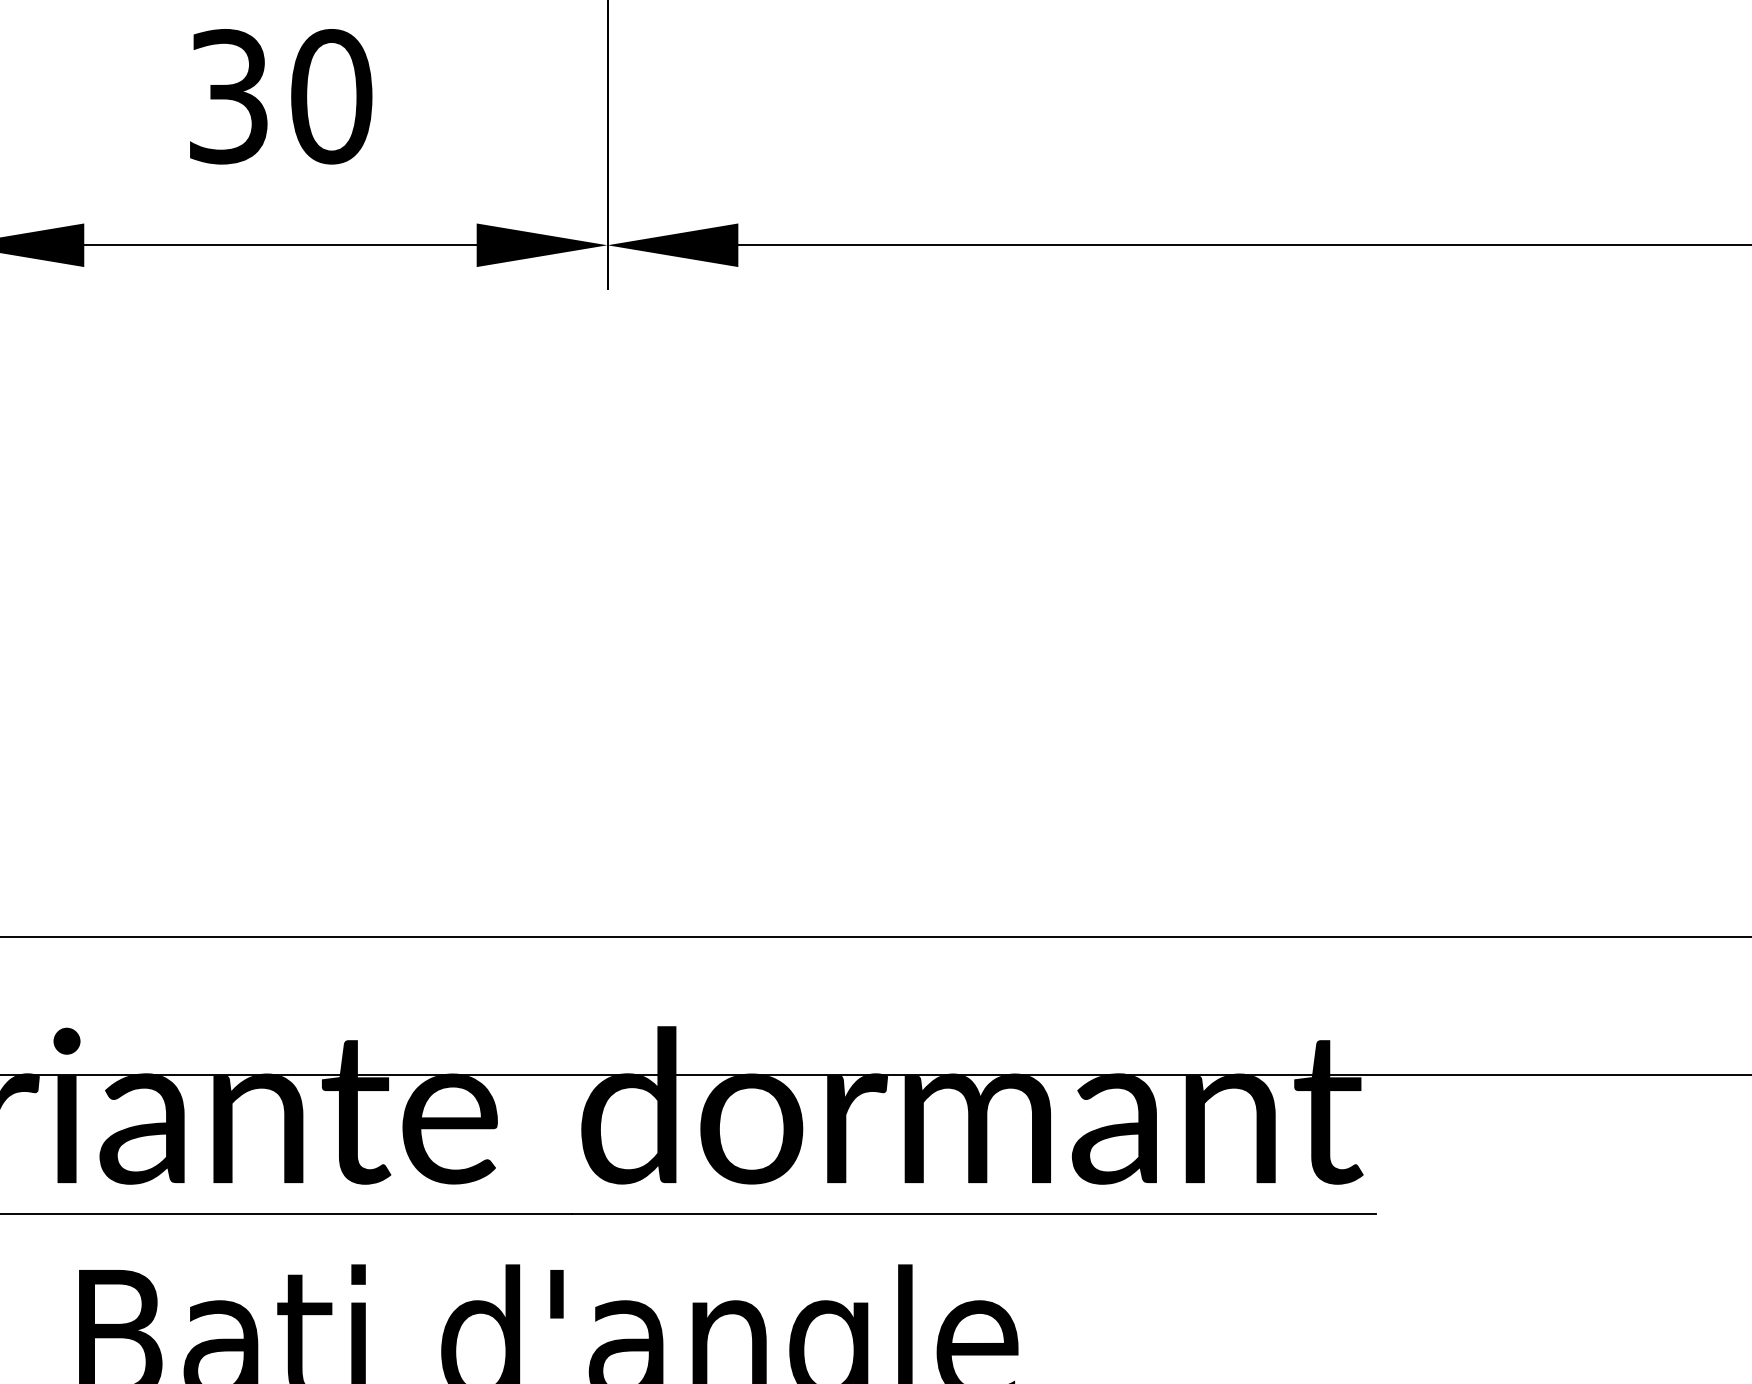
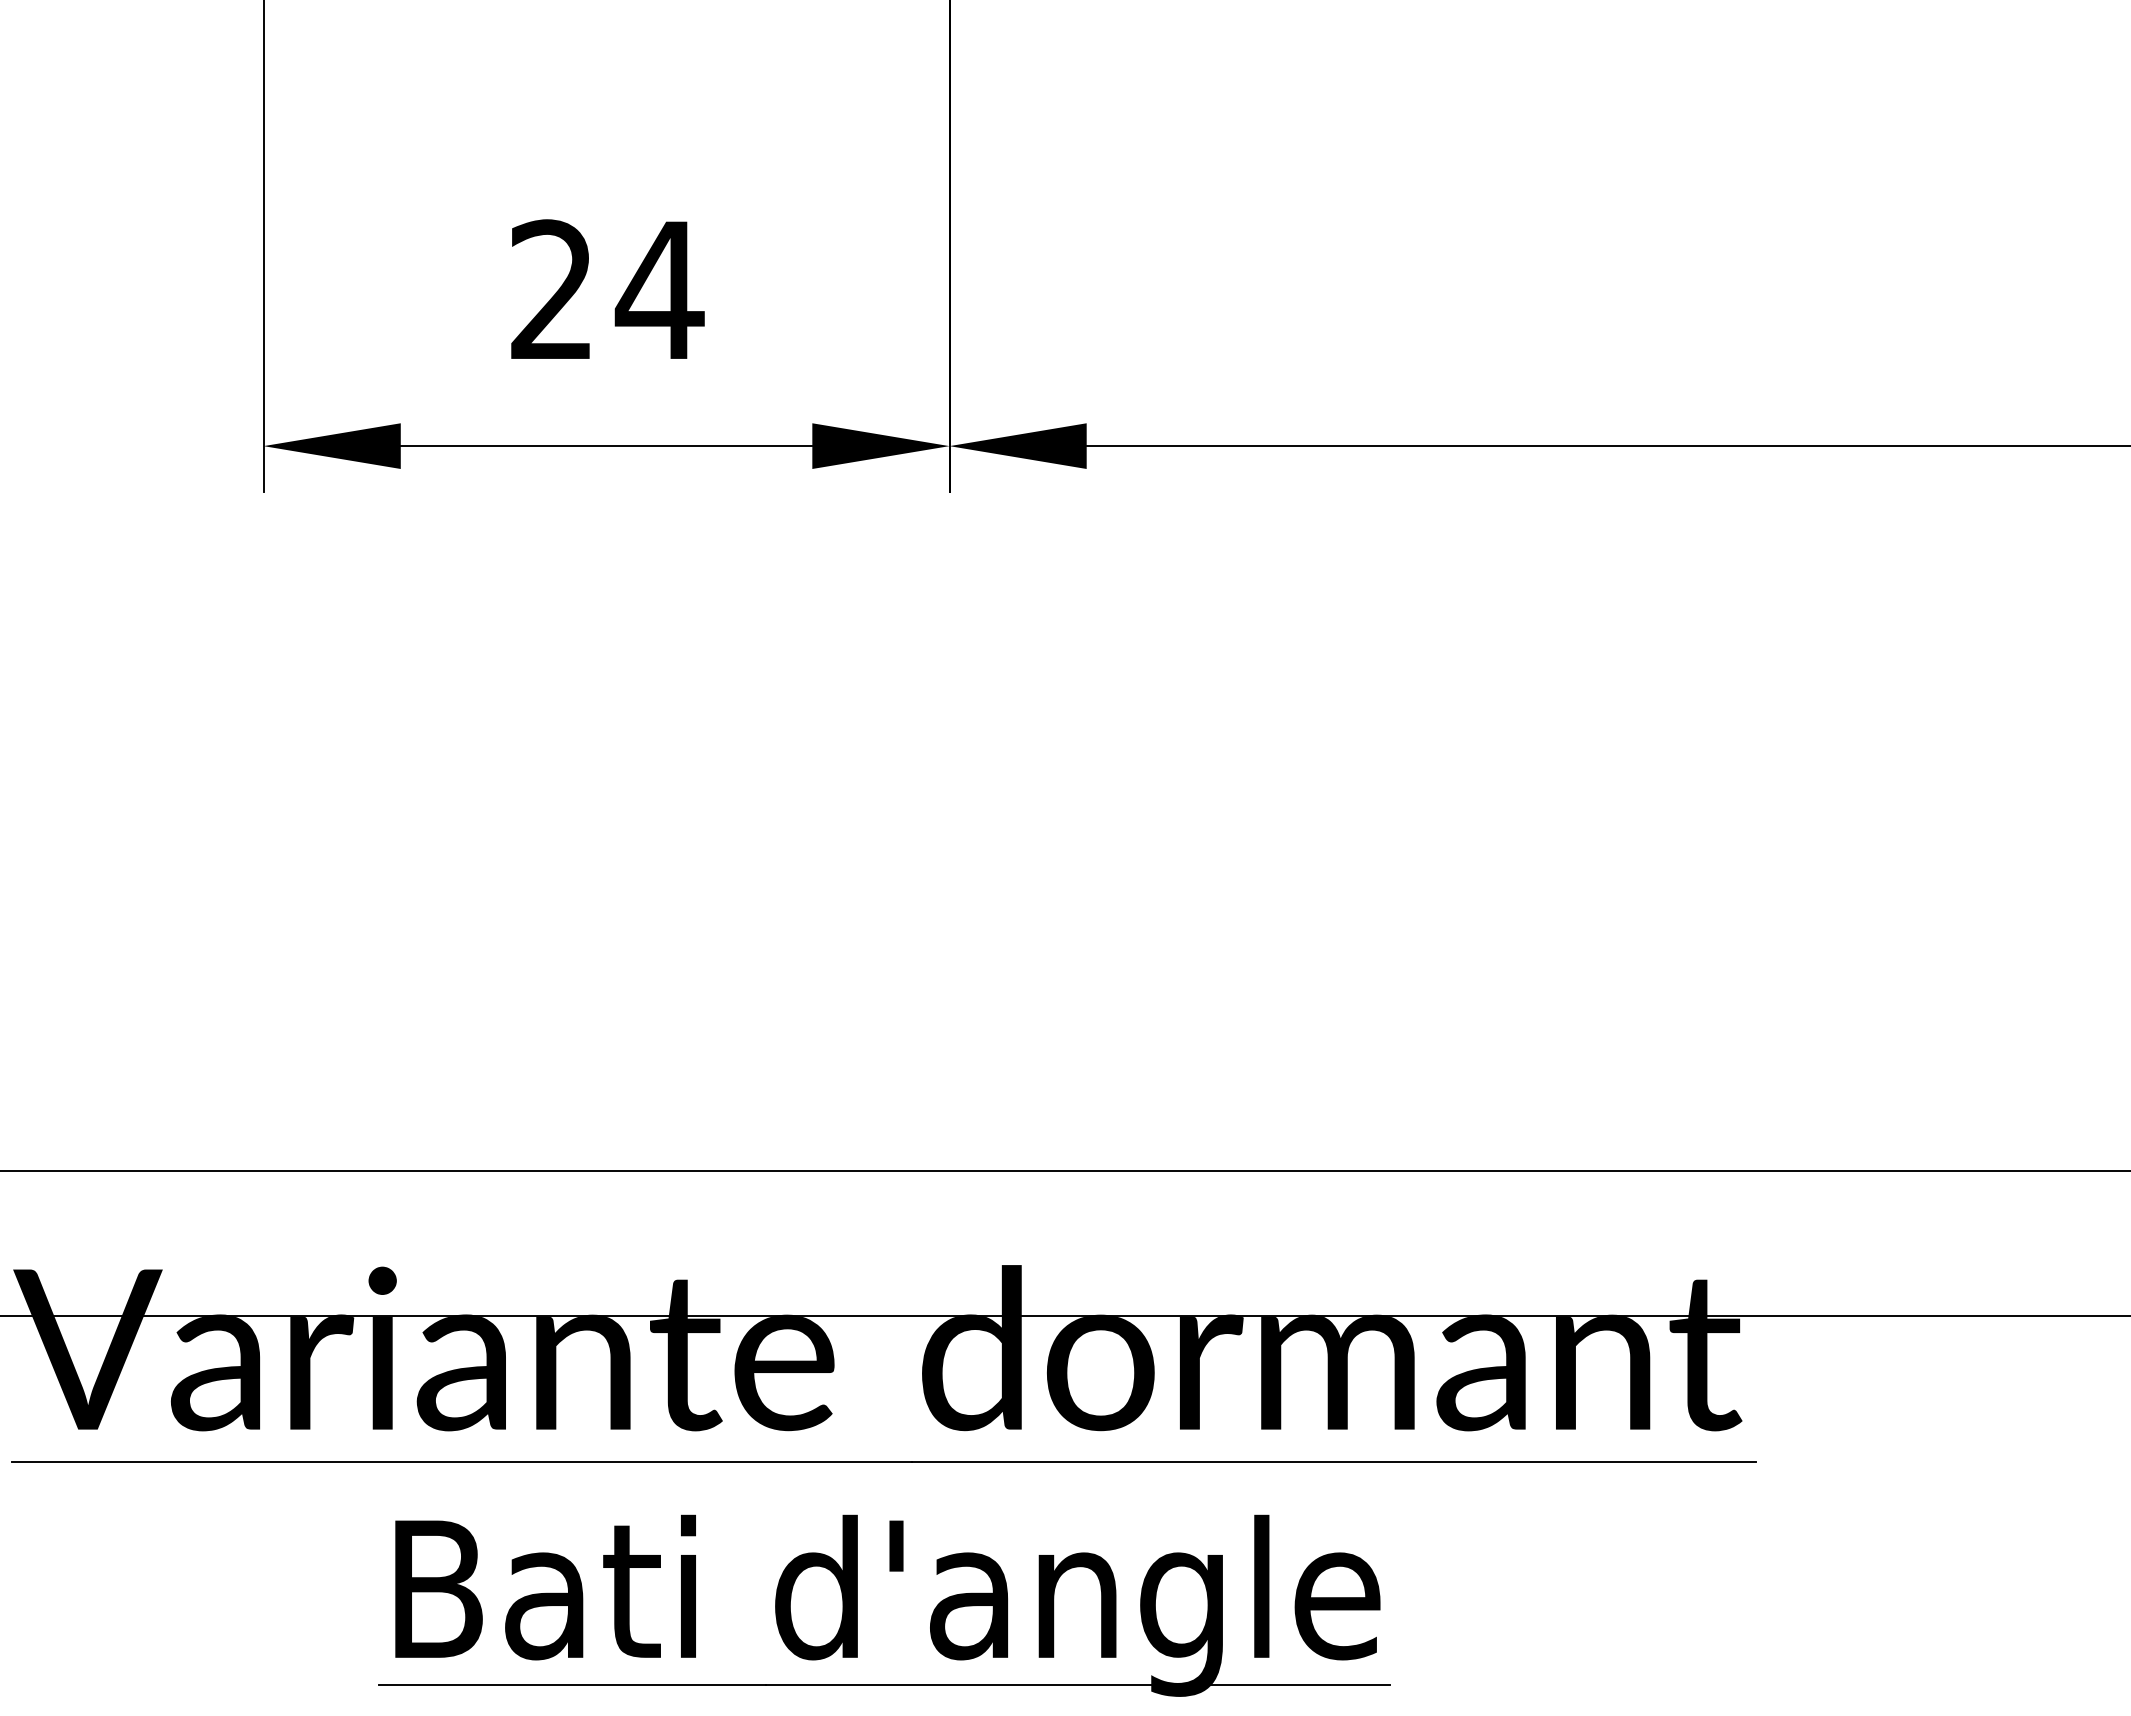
text: (281, 96) -> (607, 290), 30 -> 24

